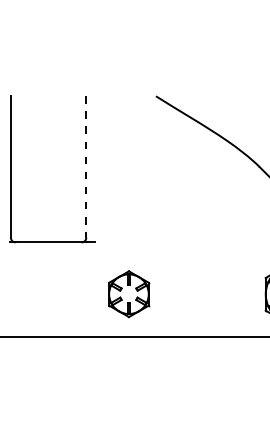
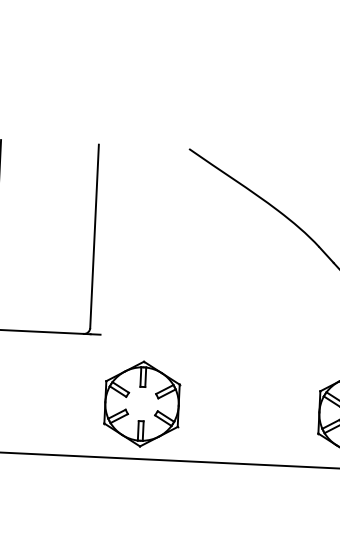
line: (86, 166) -> (94, 235), dashed -> solid
part: (128, 293) -> (141, 403), size x1.43

